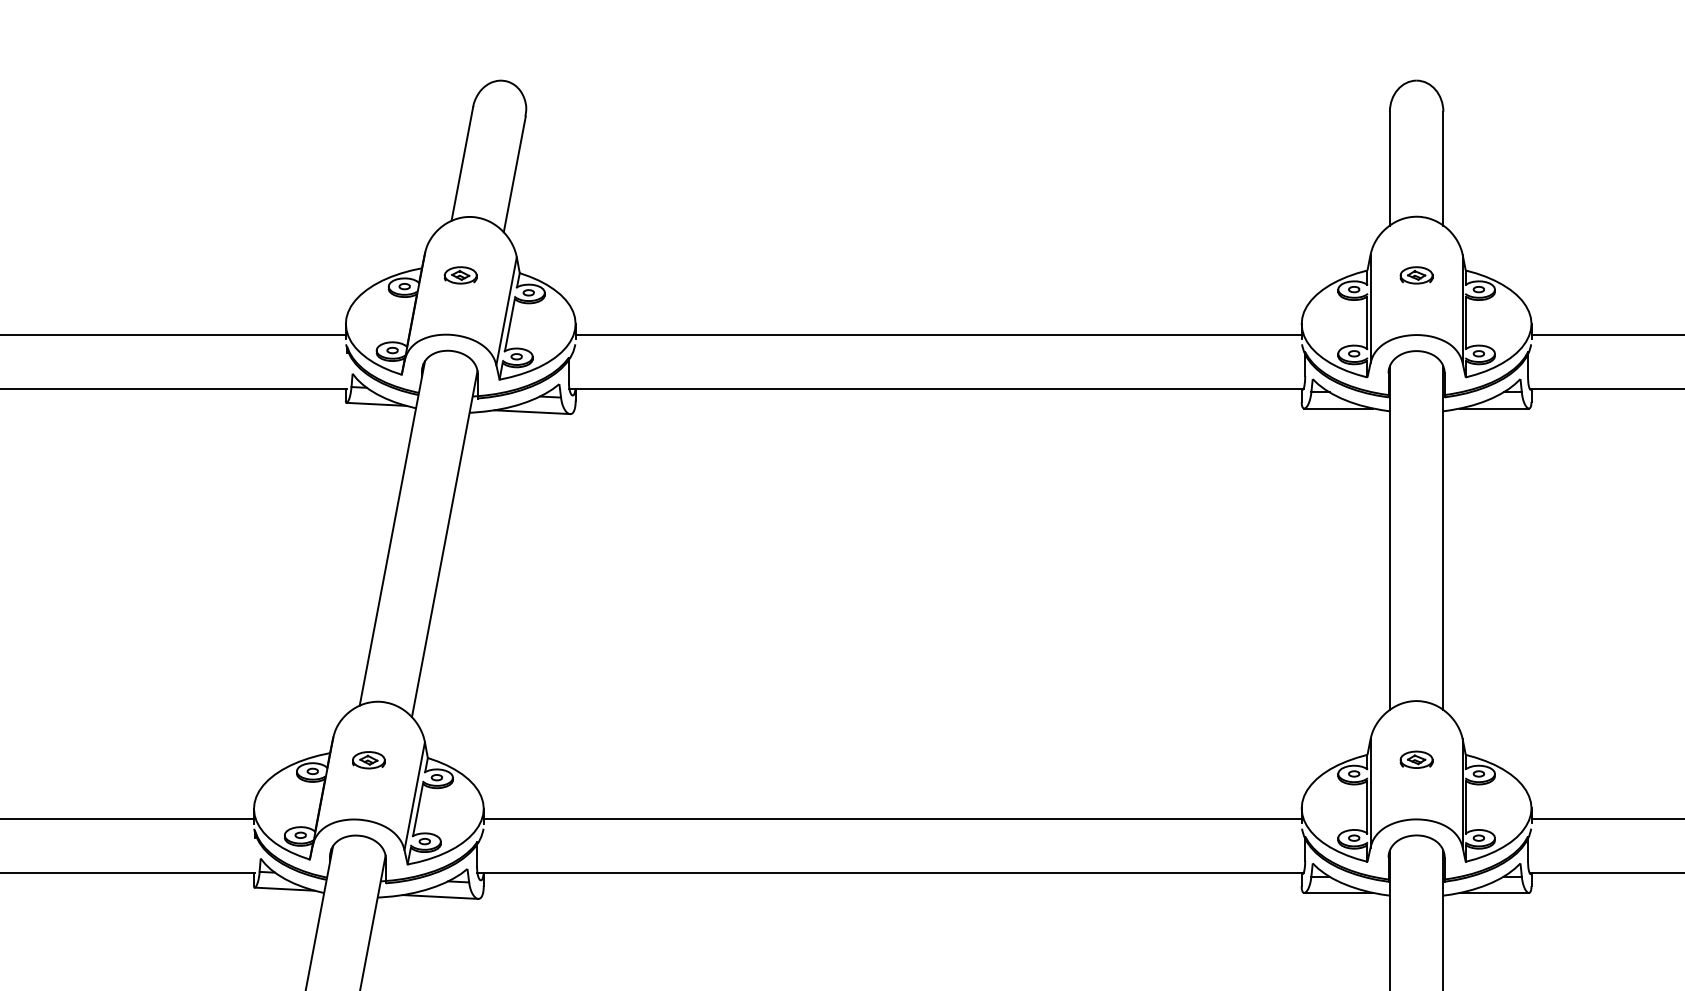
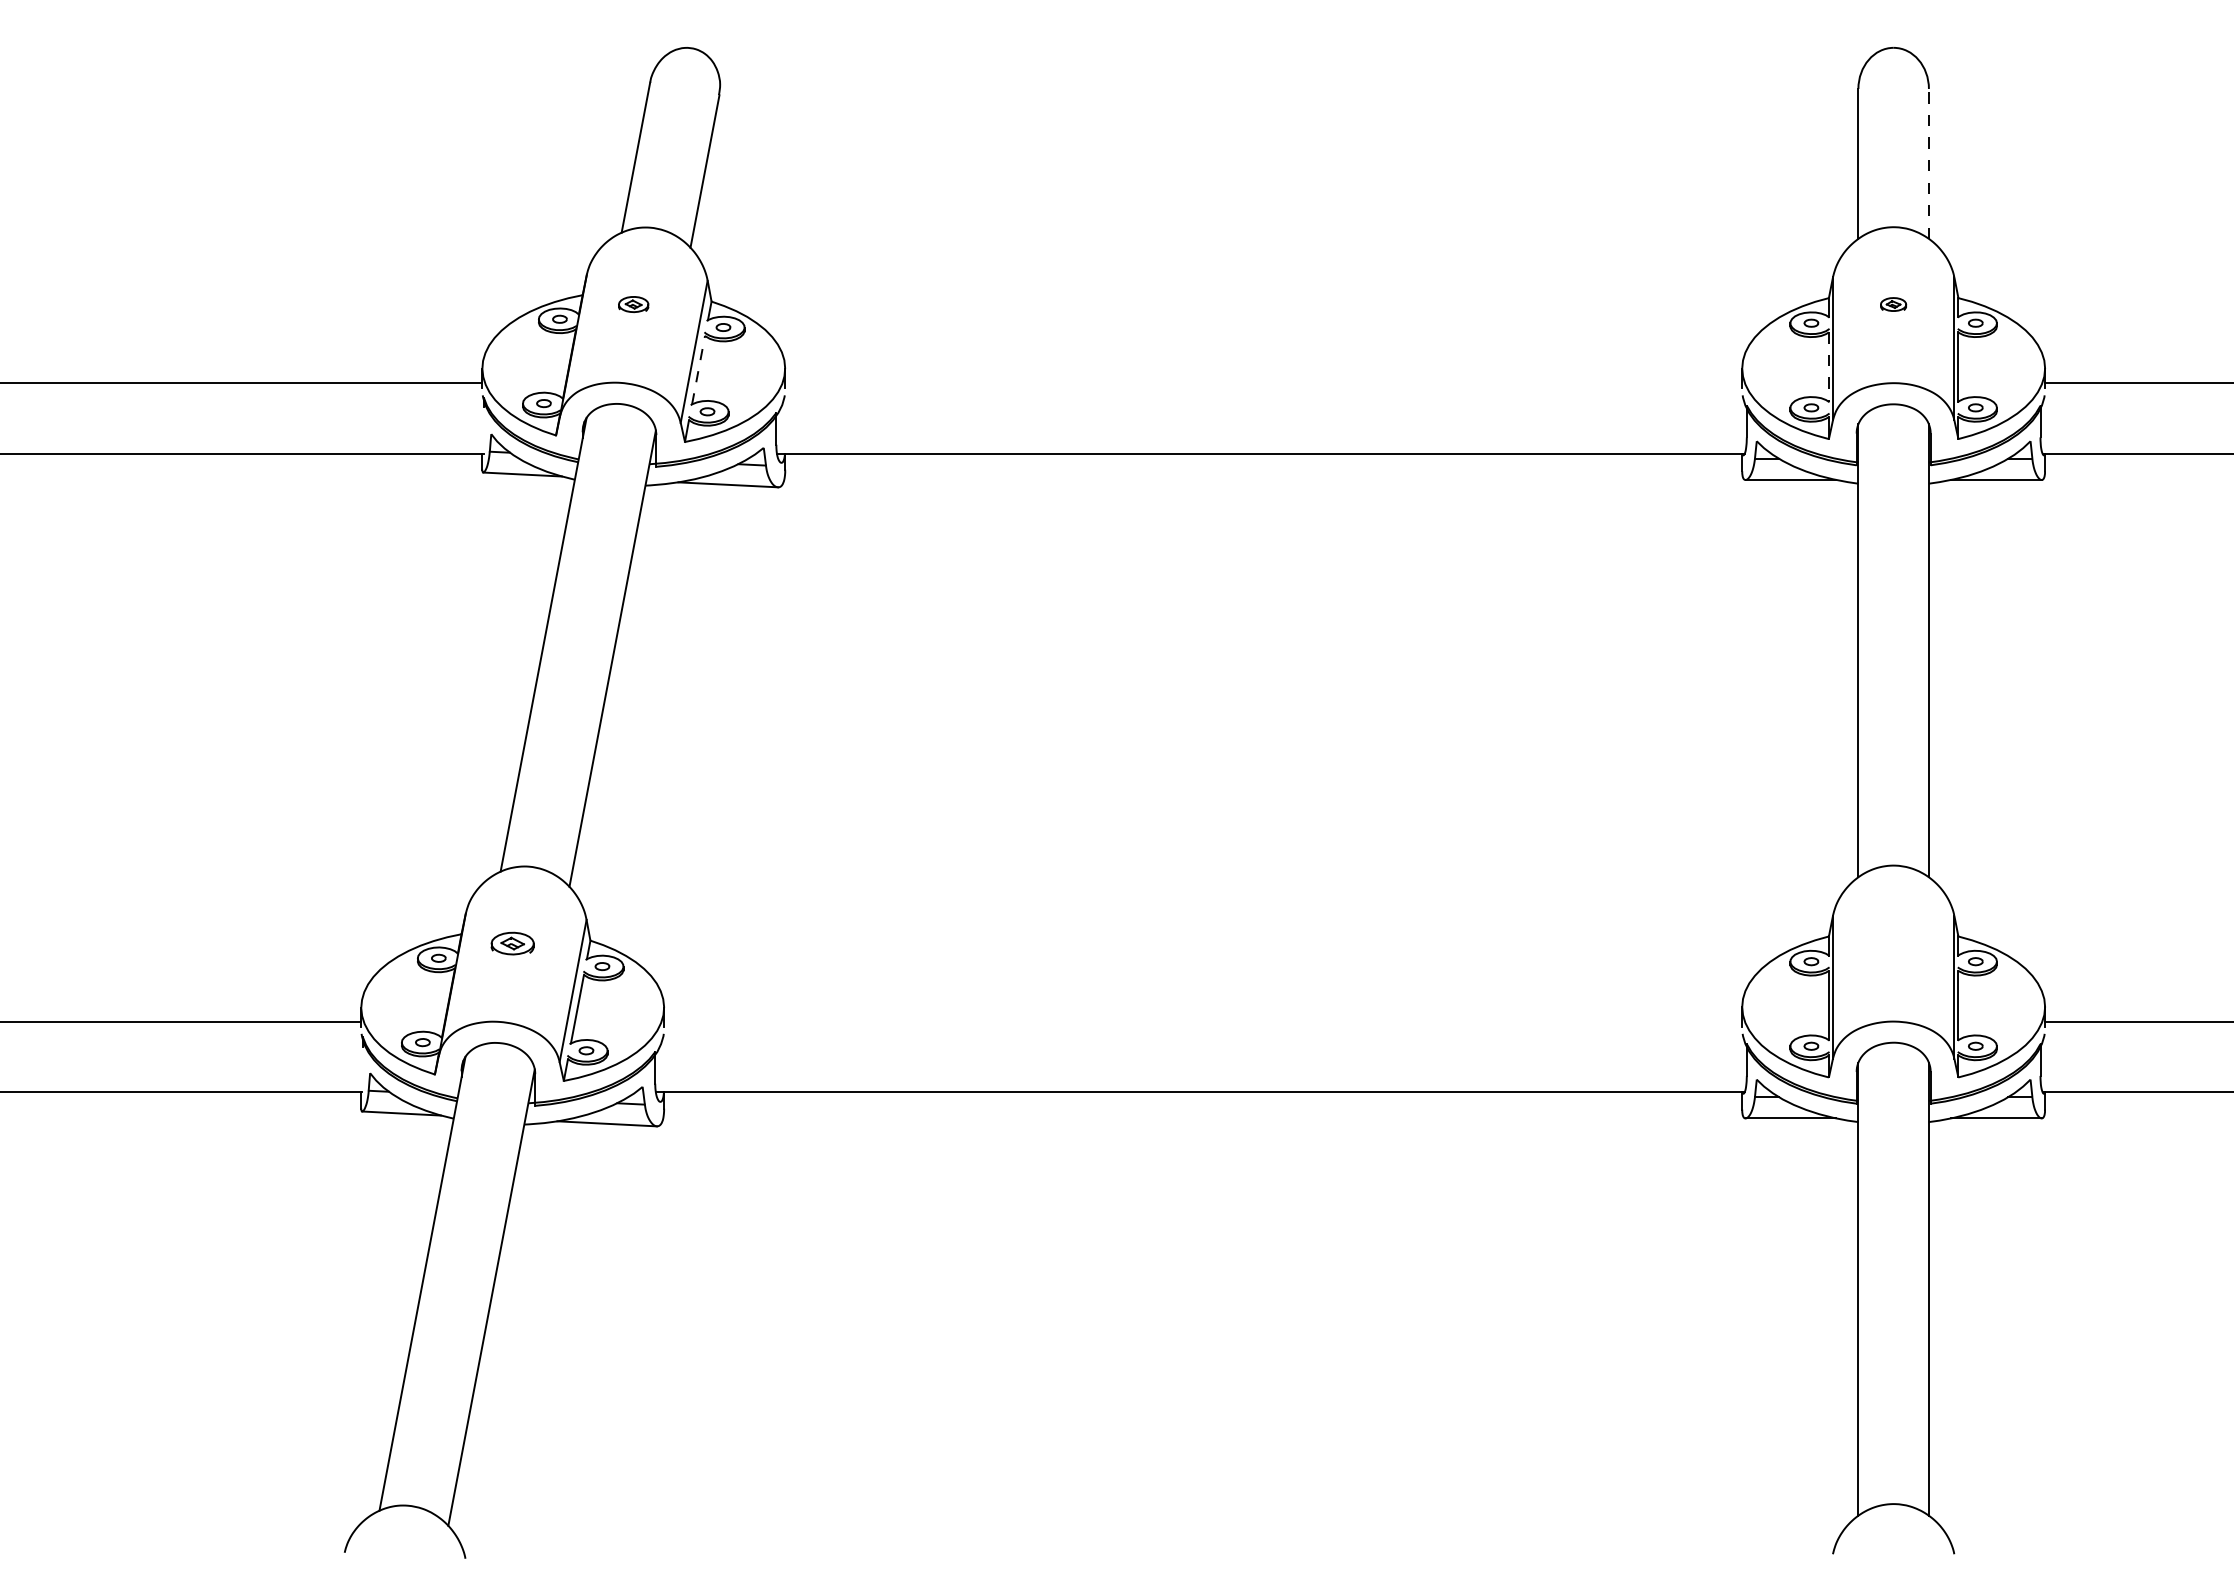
line: (1443, 168) -> (1928, 163), solid -> dashed
part: (460, 275) -> (633, 304), size x0.7
part: (1416, 275) -> (1893, 304), size x0.6
line: (1367, 323) -> (1828, 367), solid -> dashed
line: (509, 325) -> (698, 370), solid -> dashed
line: (938, 335) -> (1263, 383), removed
part: (1416, 759) -> (1893, 942), removed
line: (892, 819) -> (1203, 1021), removed

